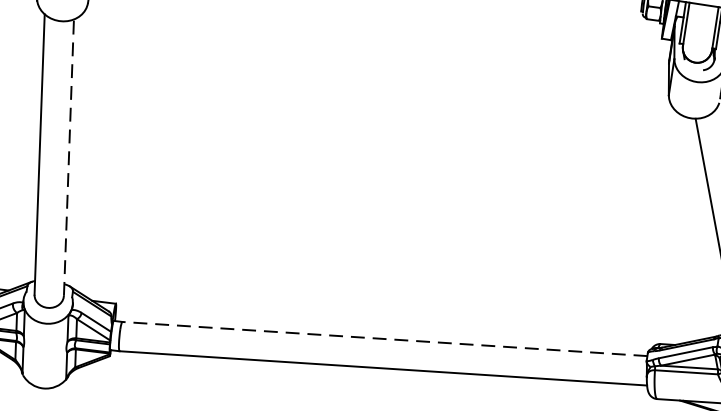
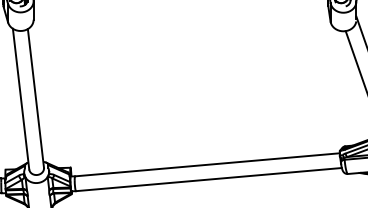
line: (68, 157) -> (35, 98), dashed -> solid
line: (385, 338) -> (207, 164), dashed -> solid

